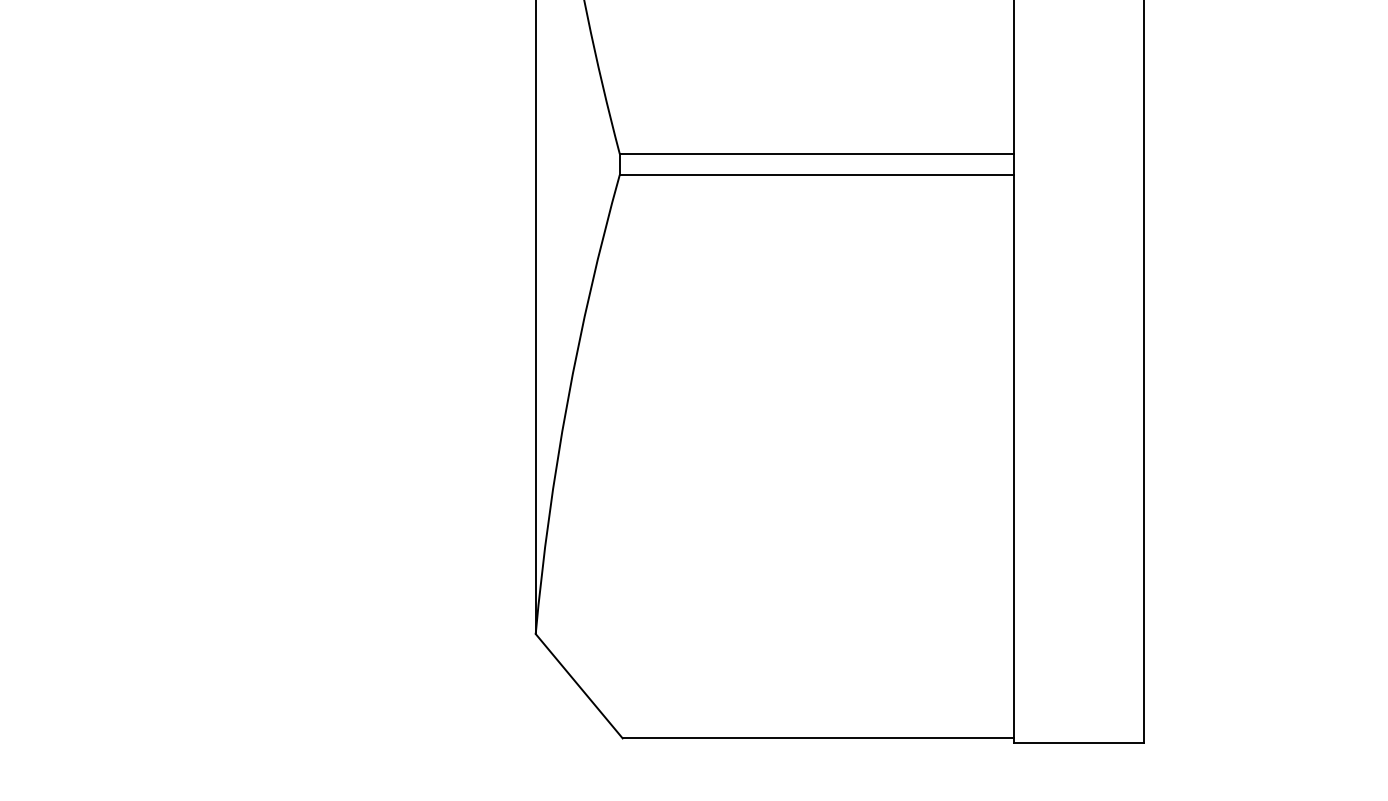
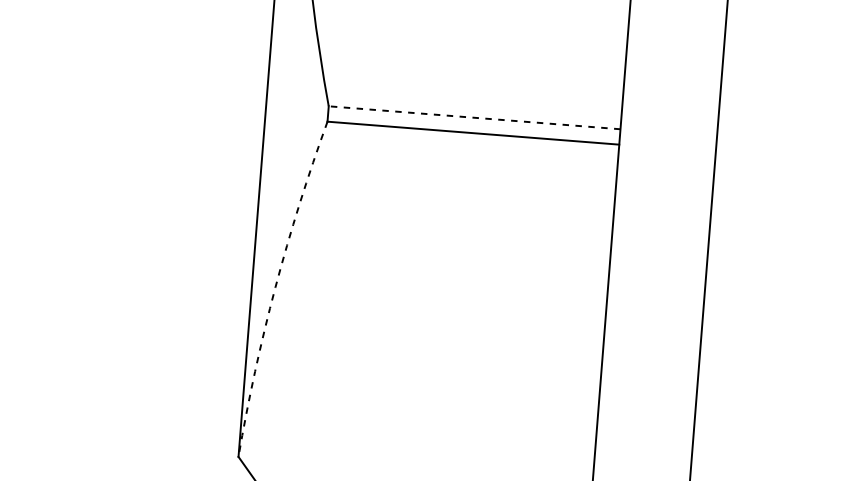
line: (816, 154) -> (474, 118), solid -> dashed
arc: (567, 402) -> (275, 287), solid -> dashed

